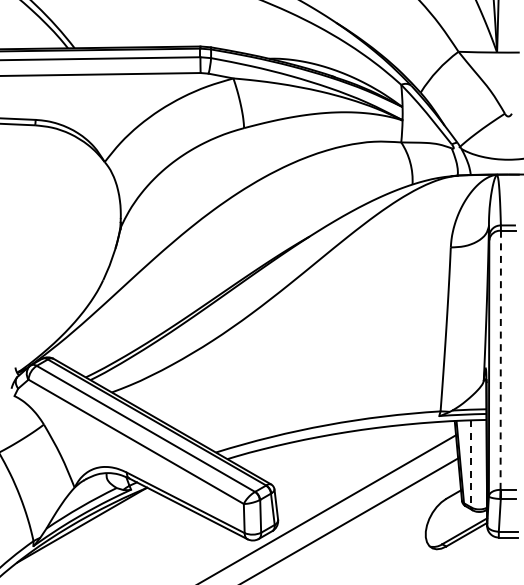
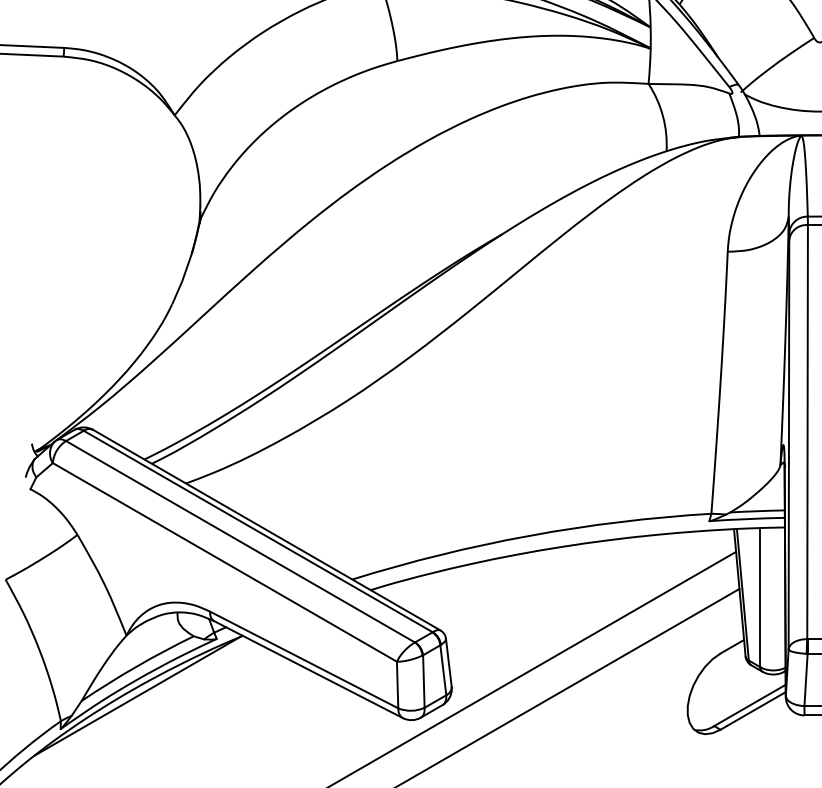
line: (500, 360) -> (807, 432), dashed -> solid
line: (471, 464) -> (760, 598), dashed -> solid

